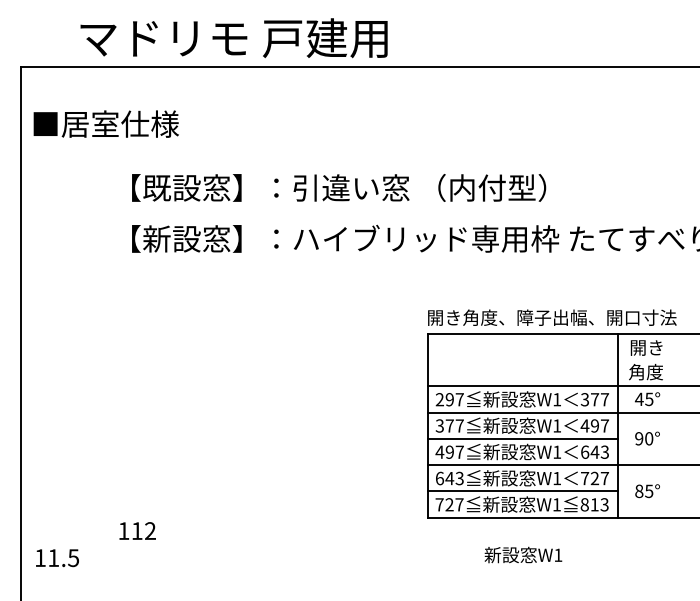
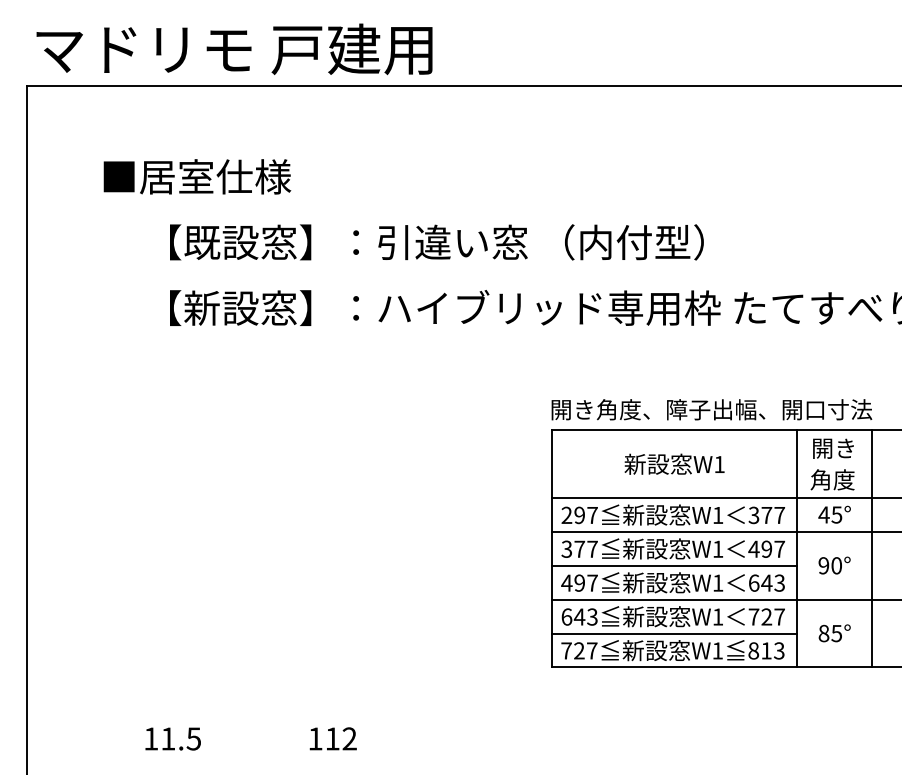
text: (233, 38) -> (233, 49), moved
text: (105, 123) -> (196, 176), moved
line: (676, 425) -> (871, 548), added
text: (137, 530) -> (333, 738), moved
text: (523, 554) -> (674, 463), moved
text: (57, 558) -> (173, 739), moved

